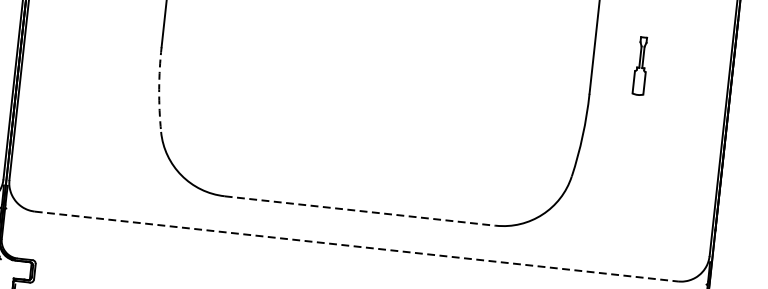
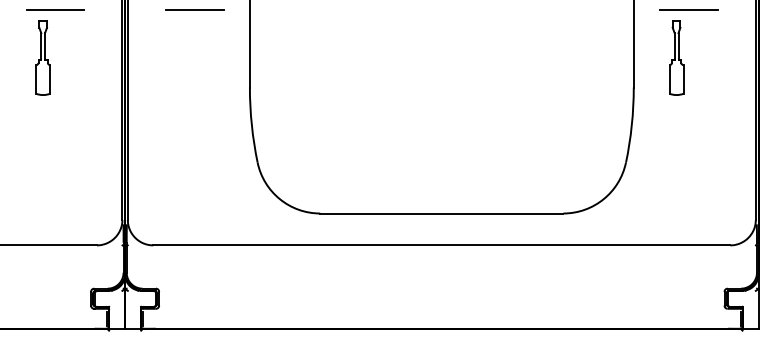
line: (659, 14) -> (688, 10), added
part: (640, 65) -> (676, 57), size x1.43
arc: (158, 89) -> (251, 125), dashed -> solid
line: (359, 210) -> (441, 213), dashed -> solid
line: (356, 246) -> (441, 245), dashed -> solid

